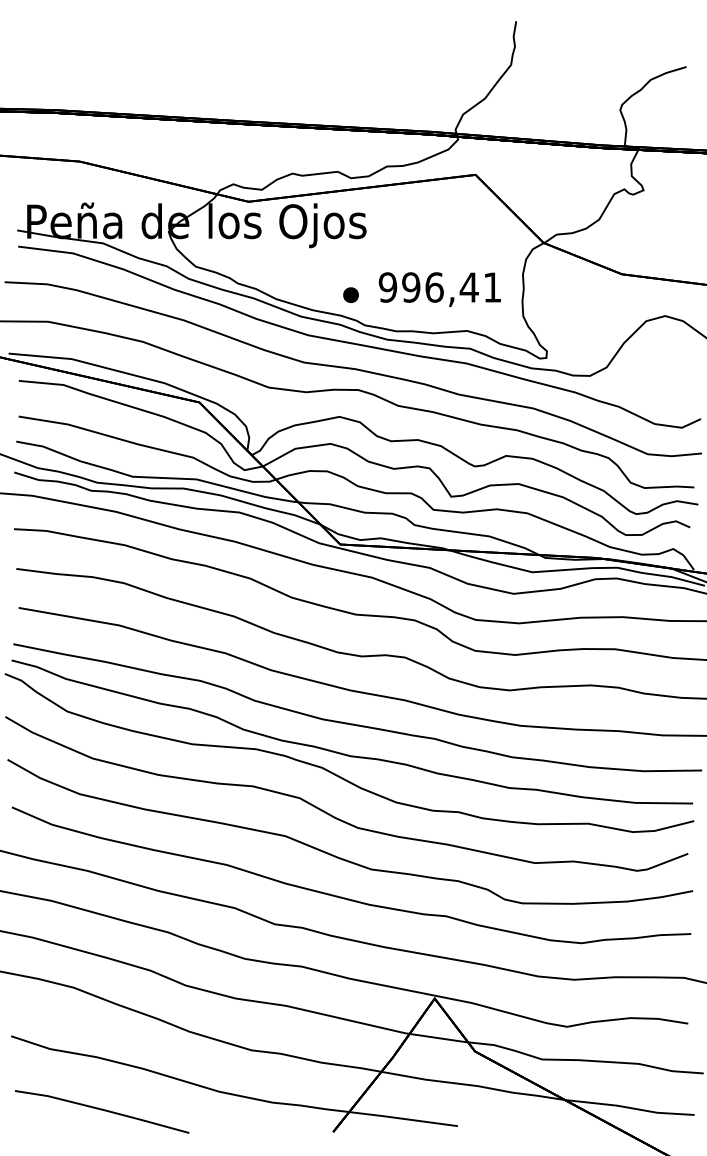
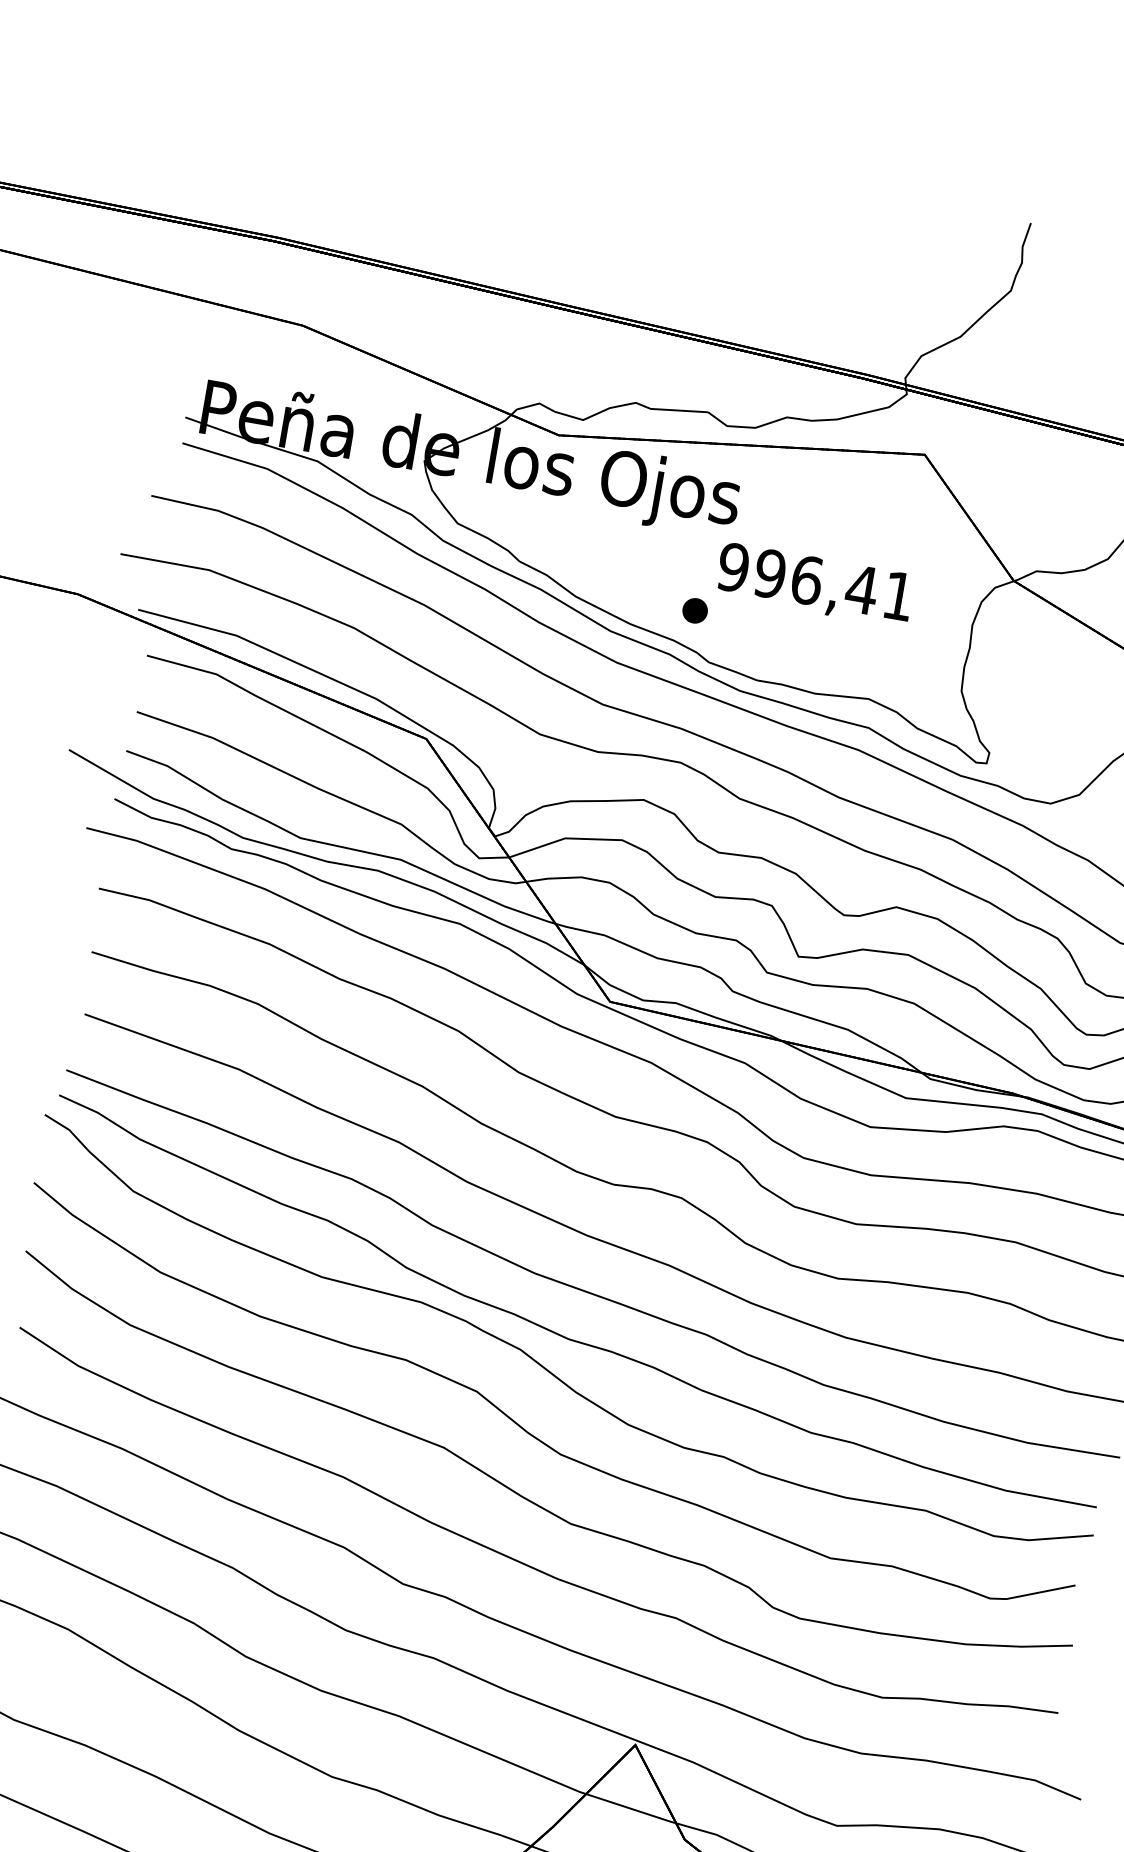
text: (439, 289) -> (814, 584), moved

